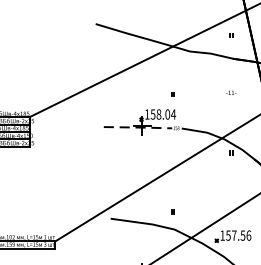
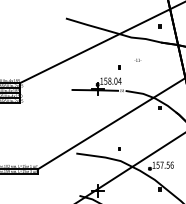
text: (230, 91) -> (137, 59), moved
line: (139, 127) -> (96, 90), dashed -> solid

